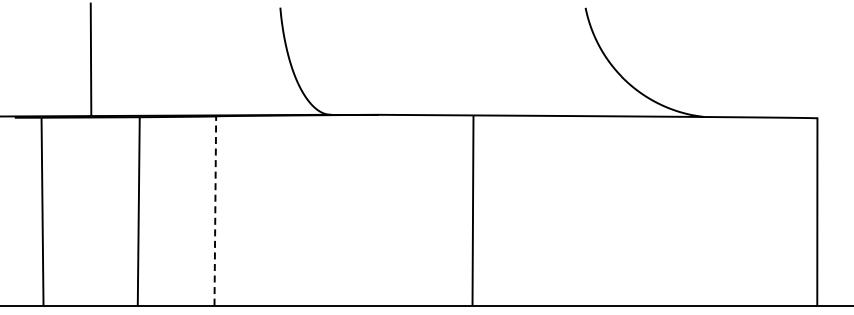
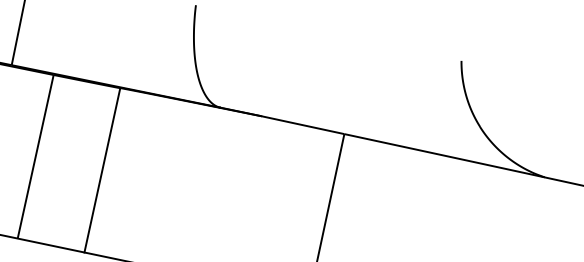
line: (215, 211) -> (102, 170), dashed -> solid

